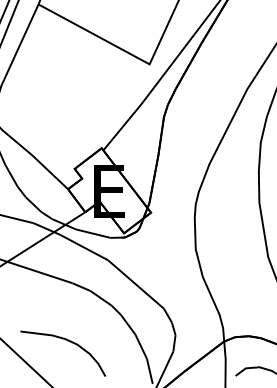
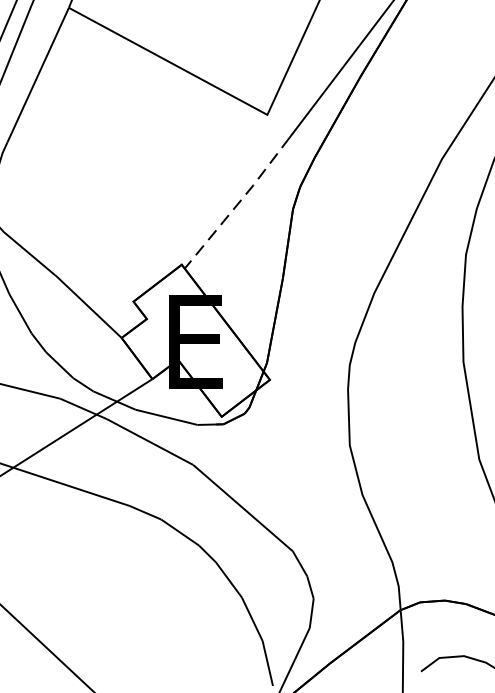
line: (133, 113) -> (238, 202), solid -> dashed
curve: (67, 341) -> (120, 610), removed

